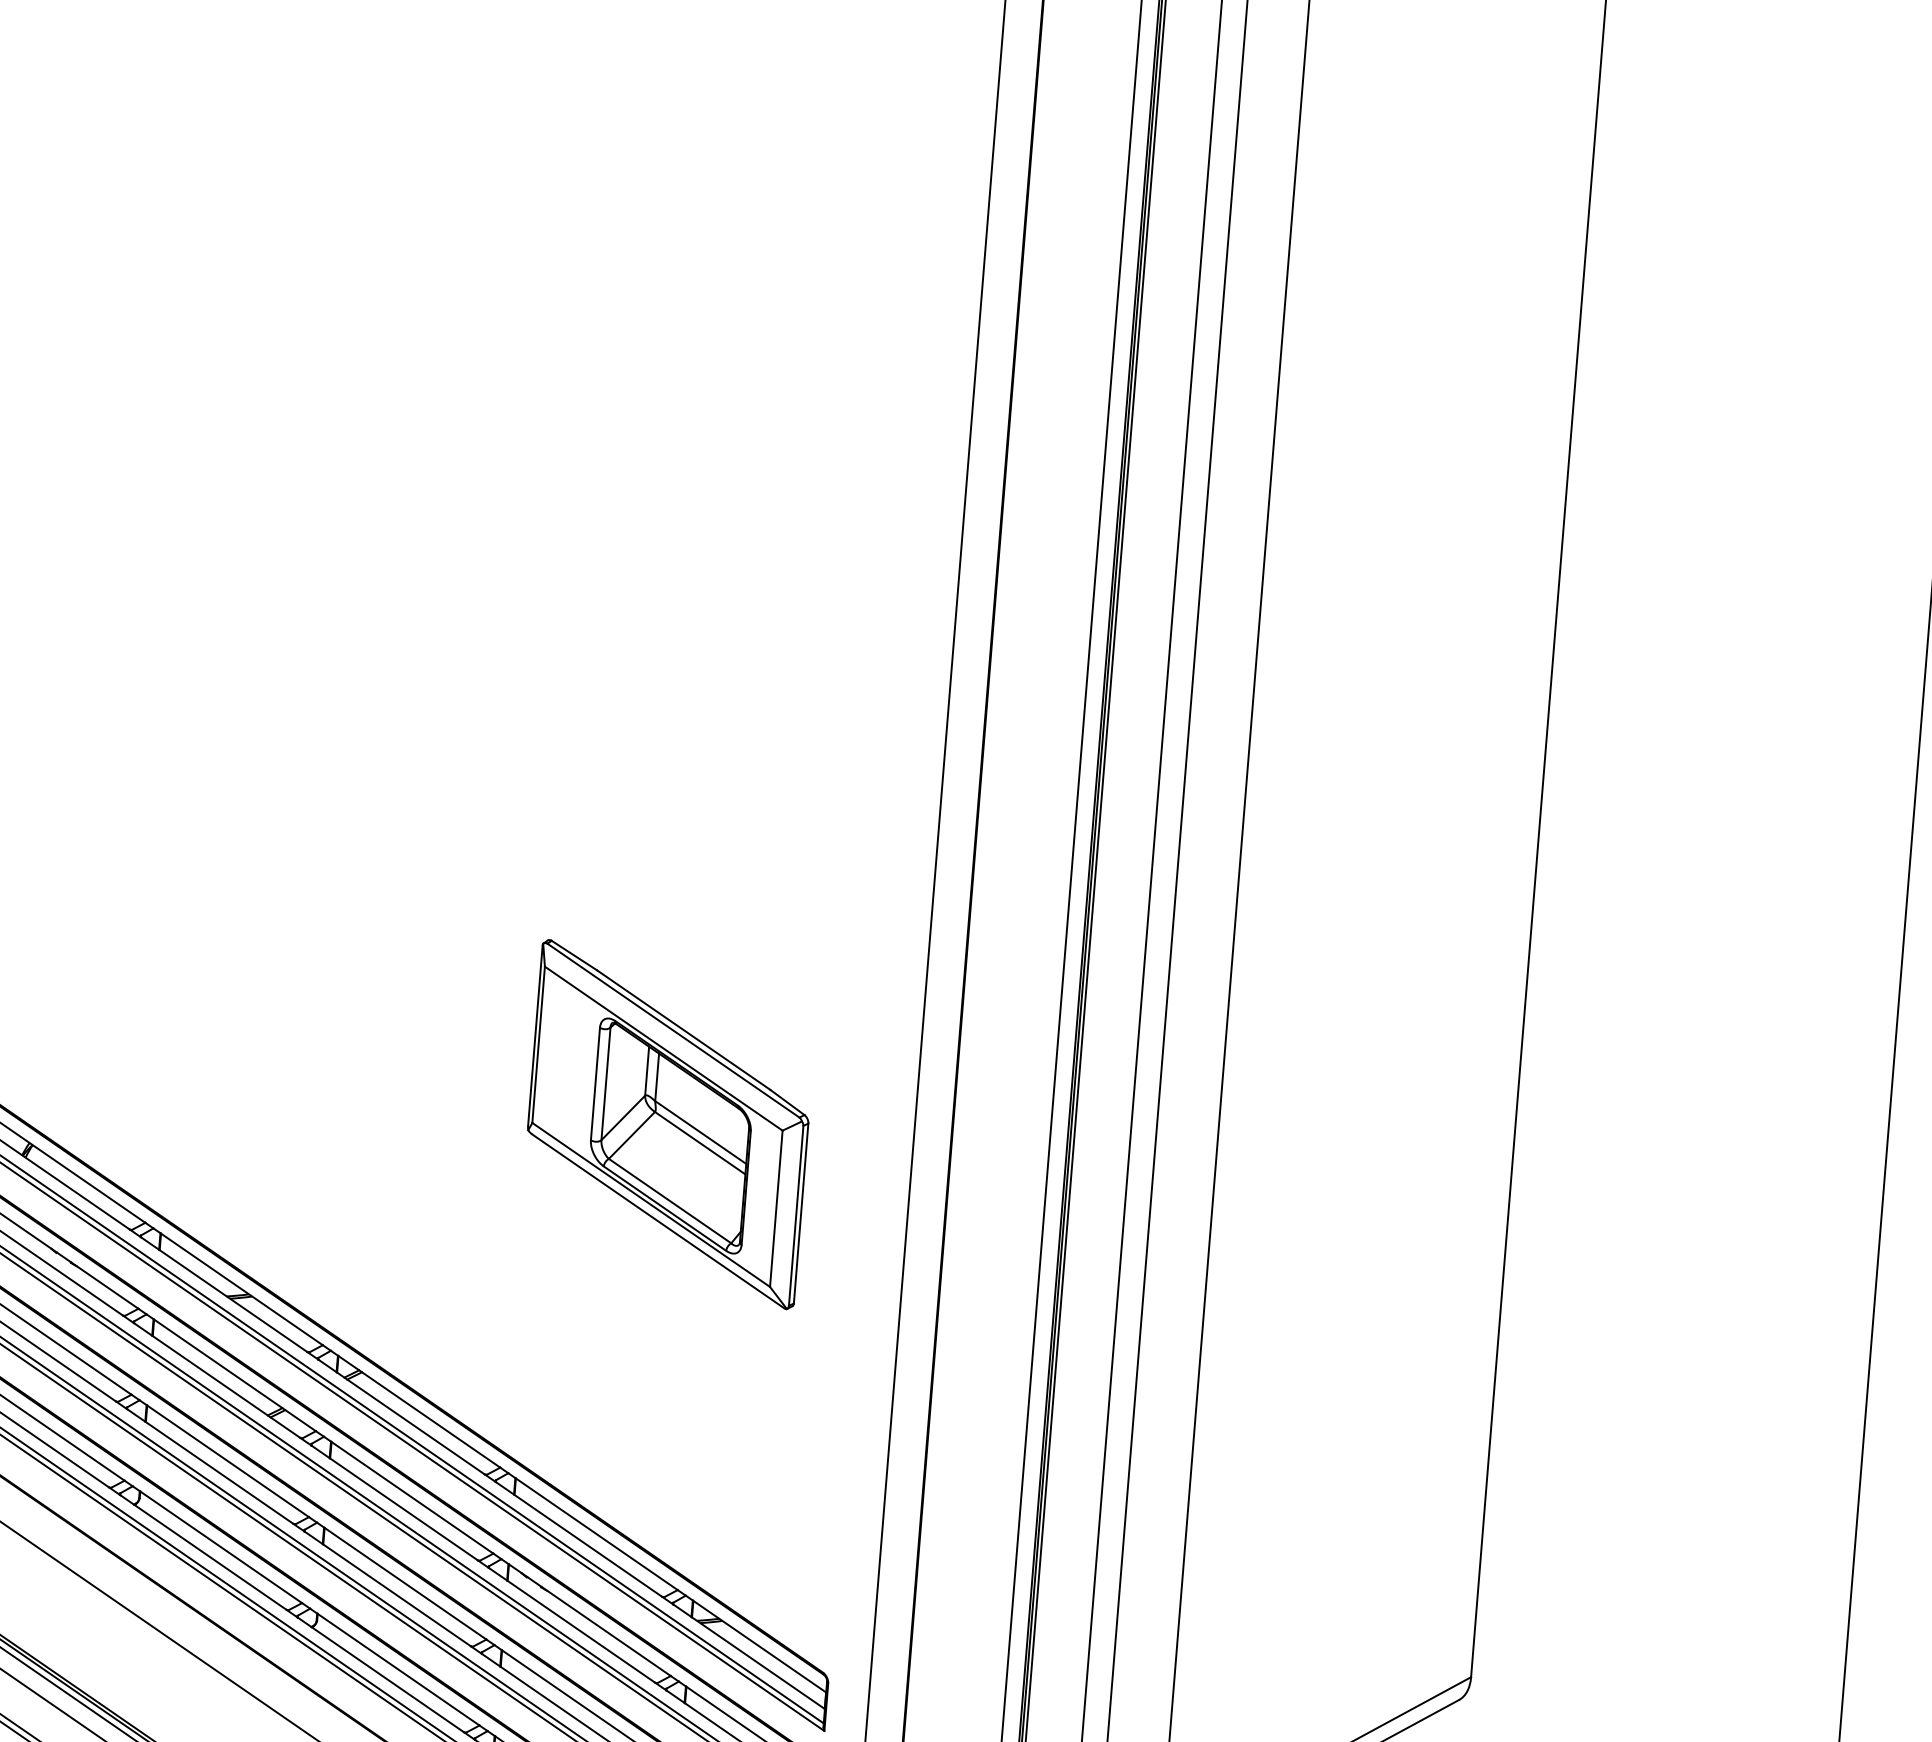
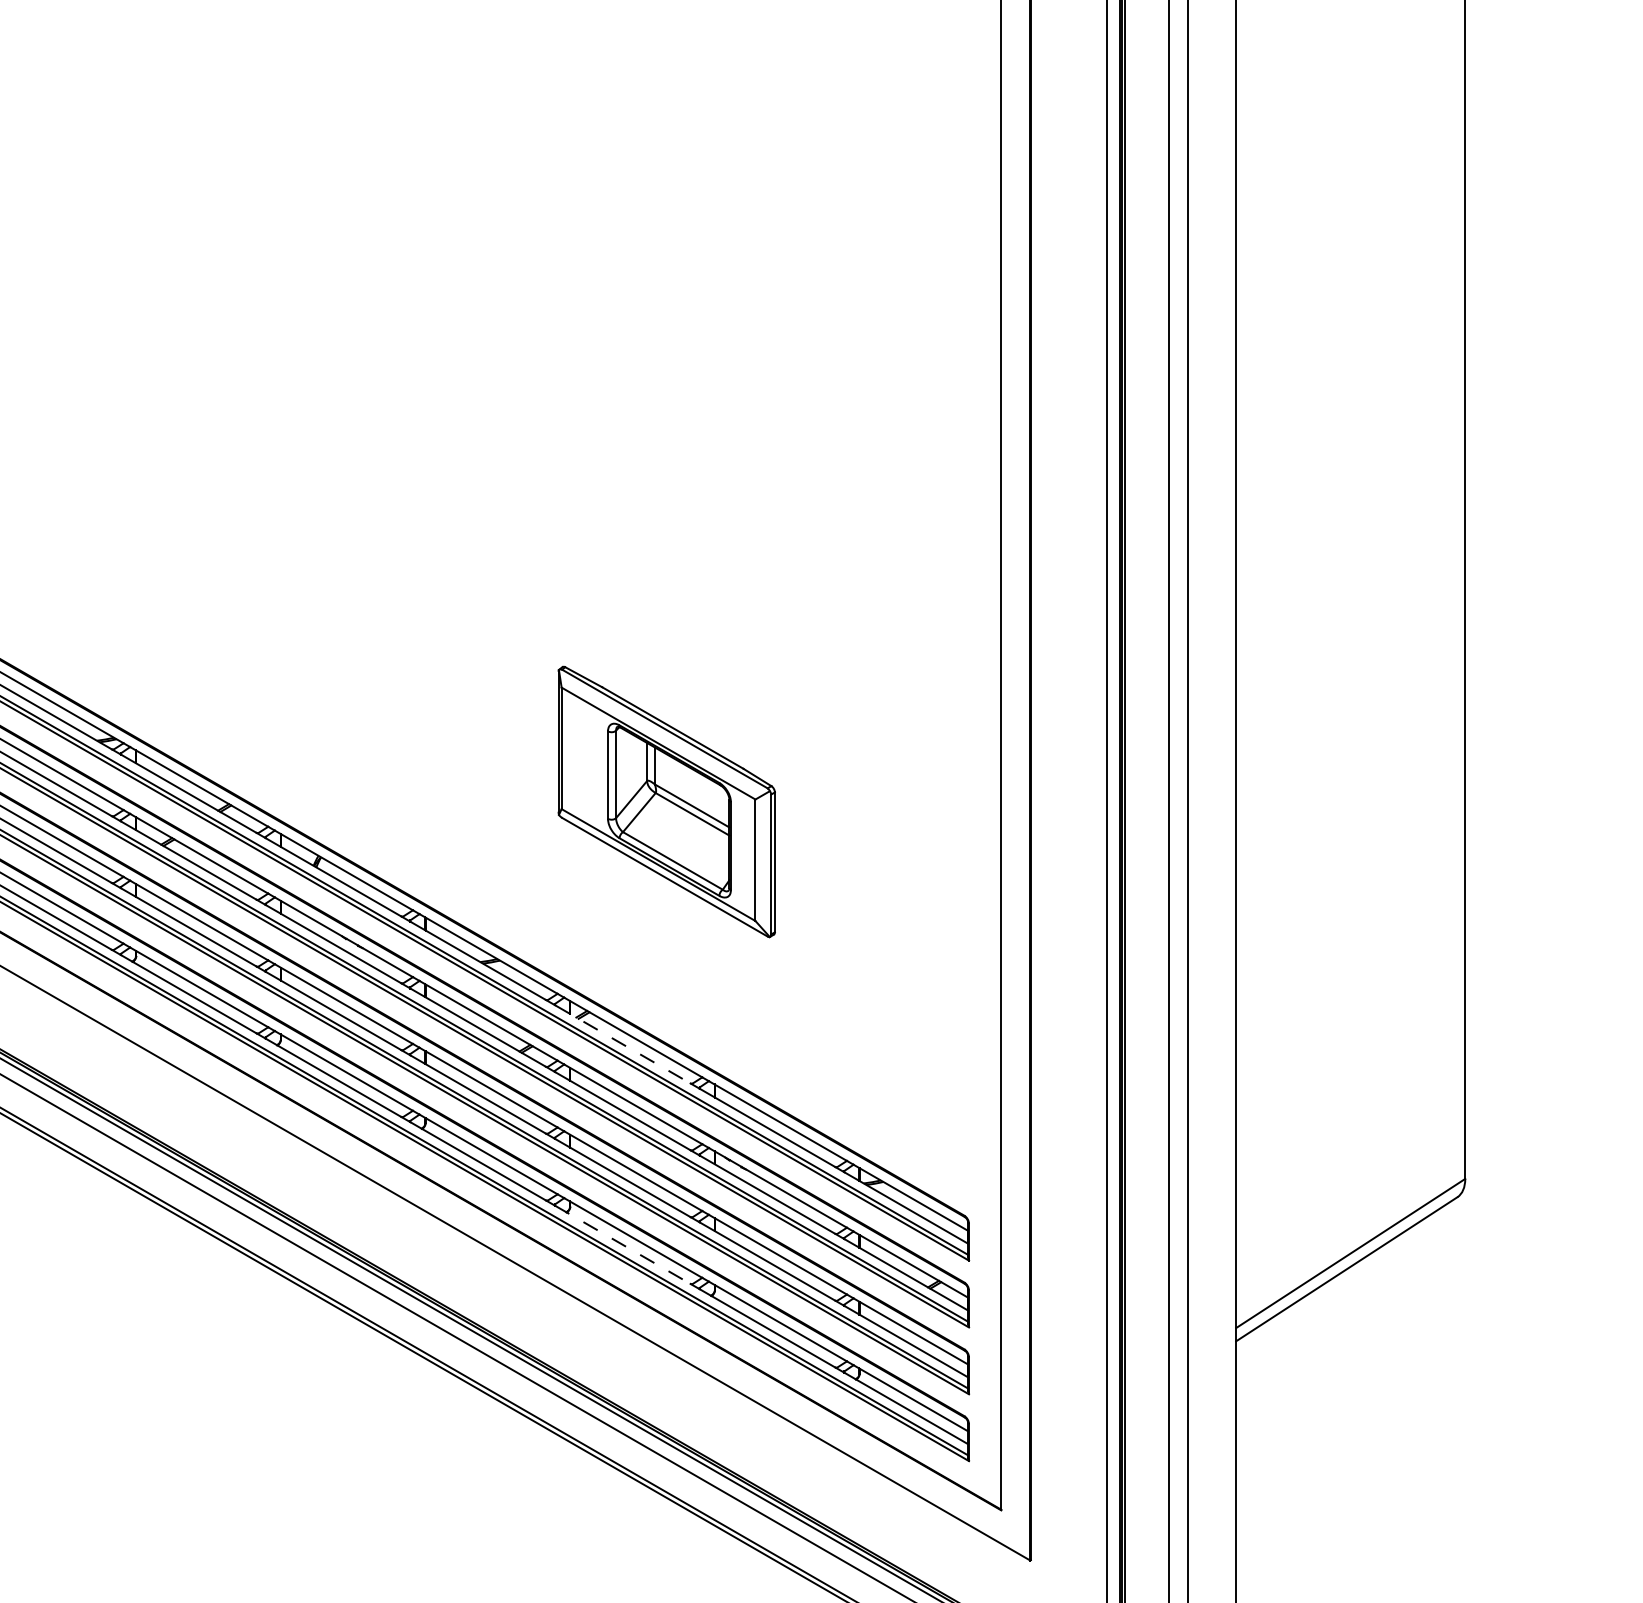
part: (667, 1123) -> (666, 801), moved
line: (402, 1417) -> (623, 1044), solid -> dashed
line: (381, 1675) -> (623, 1245), solid -> dashed

